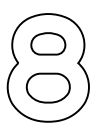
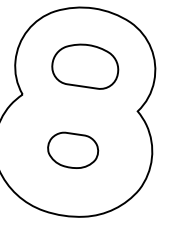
part: (47, 87) -> (71, 149), size x0.6

